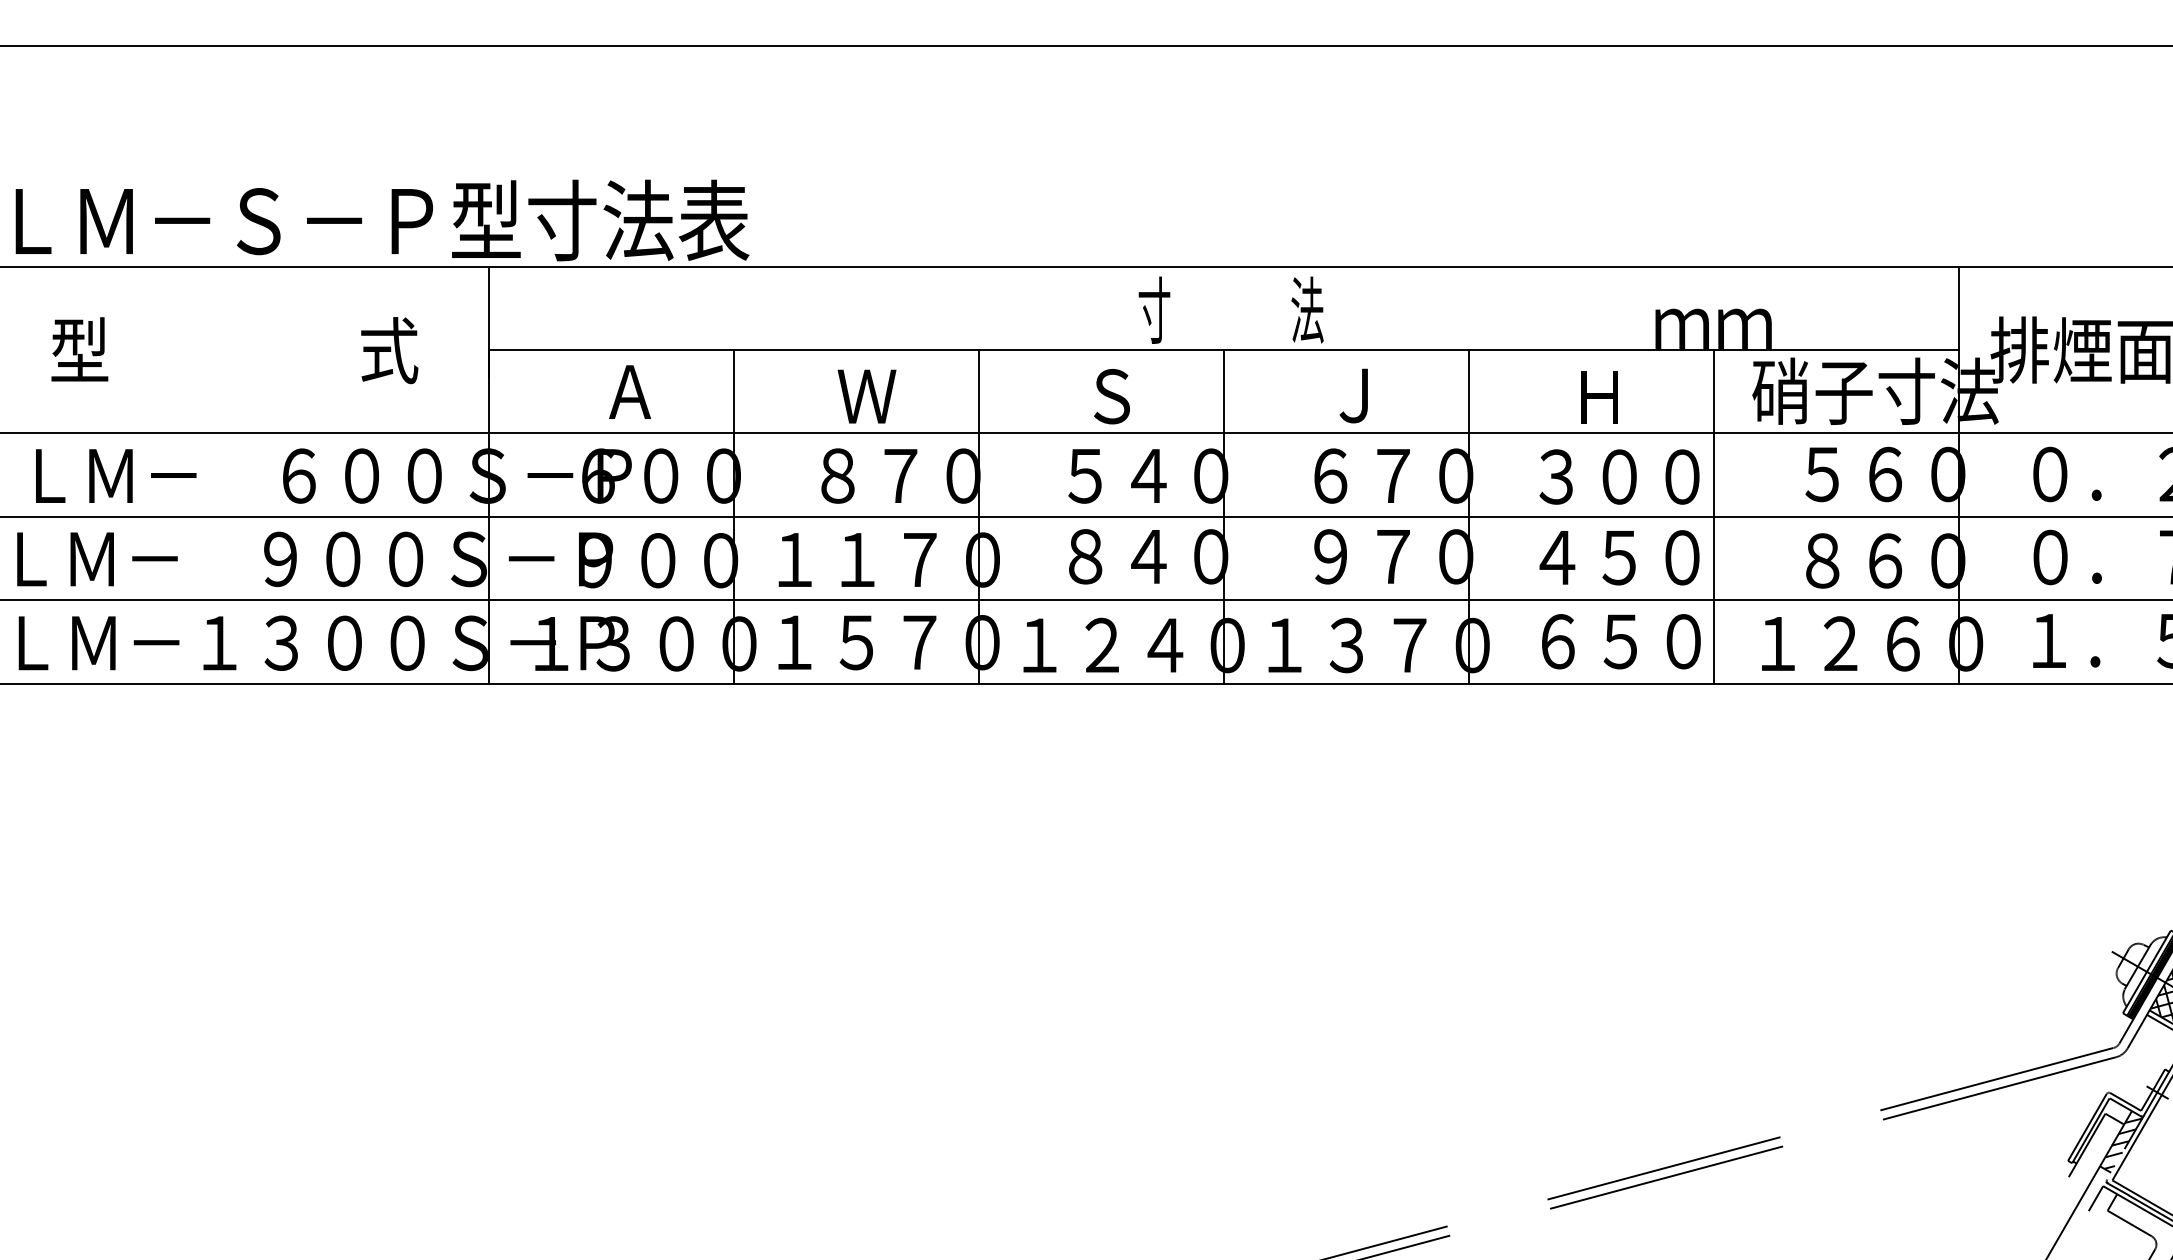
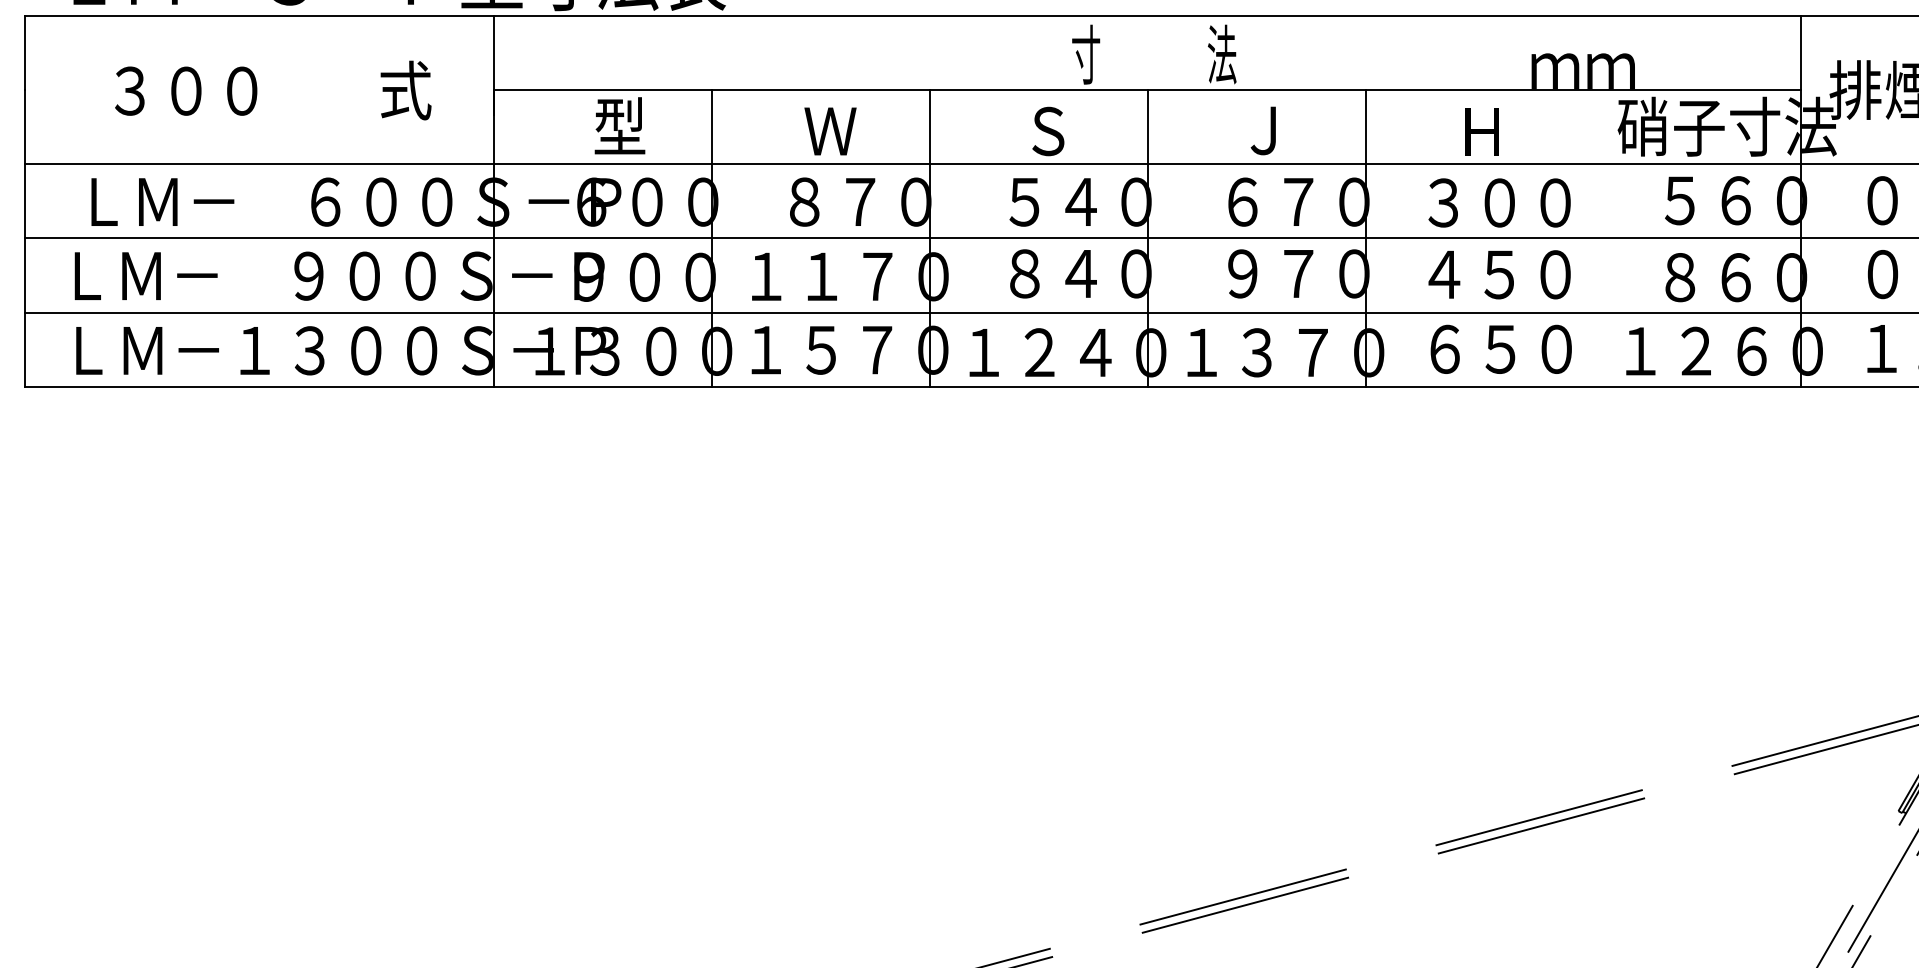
text: (136, 349) -> (180, 89), 型 -> ３００
text: (630, 390) -> (620, 126), Ａ -> 型
line: (1713, 516) -> (1583, 238), removed

